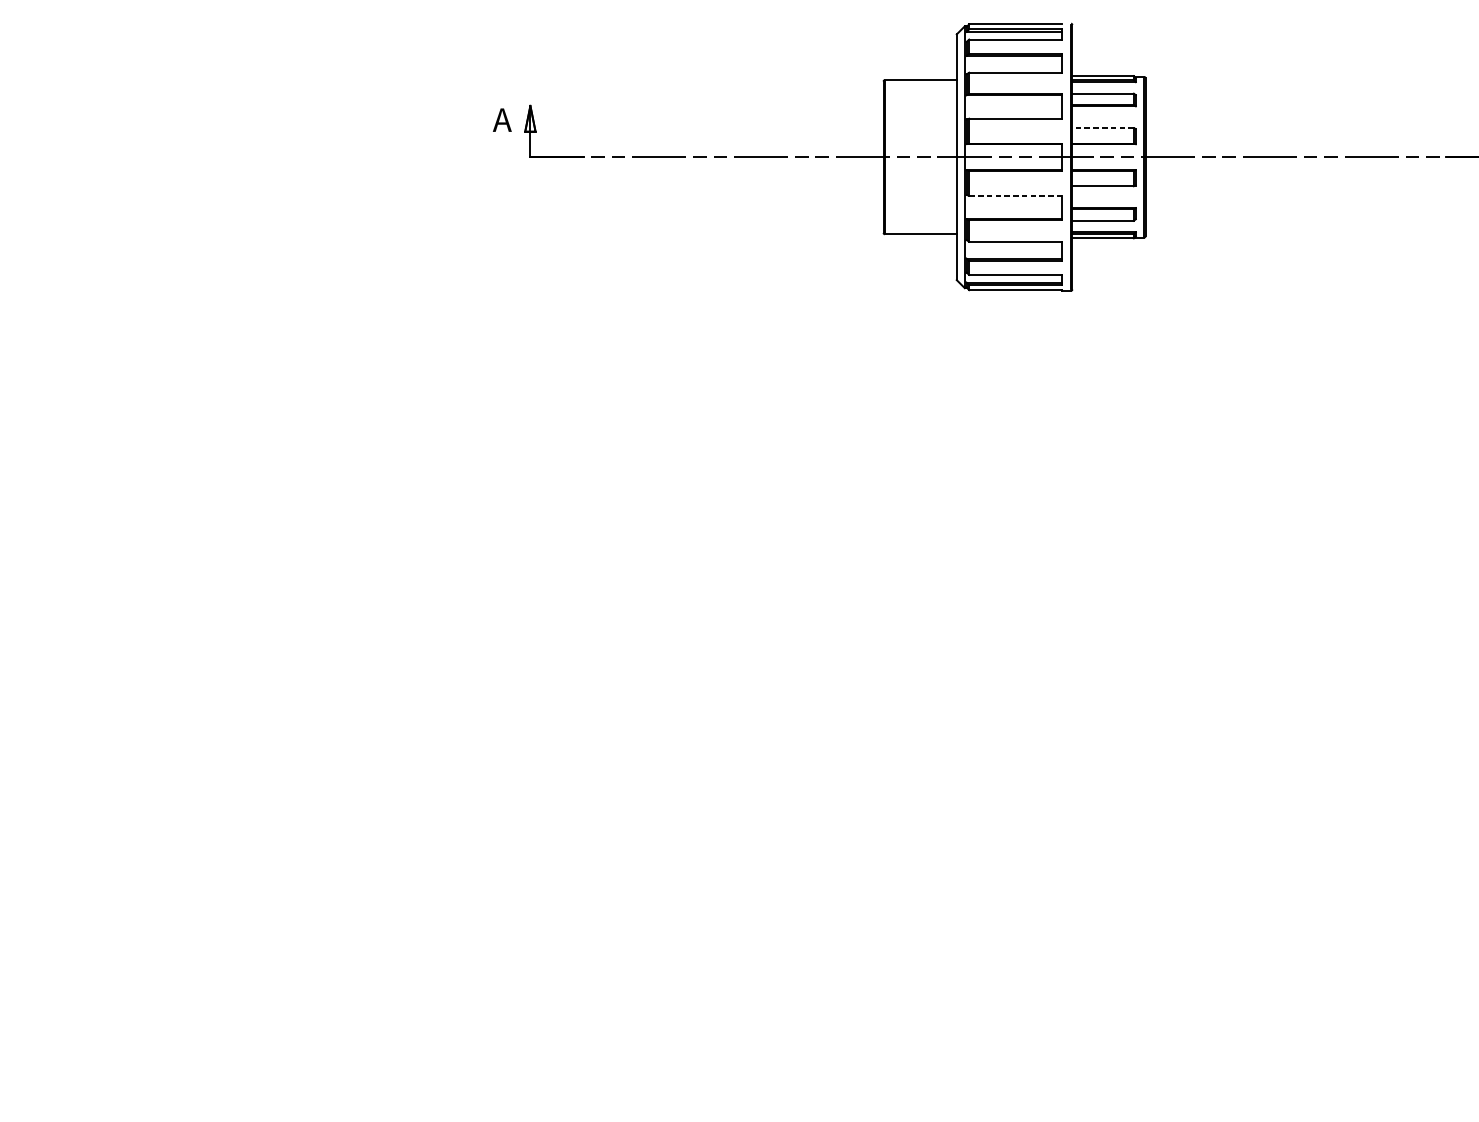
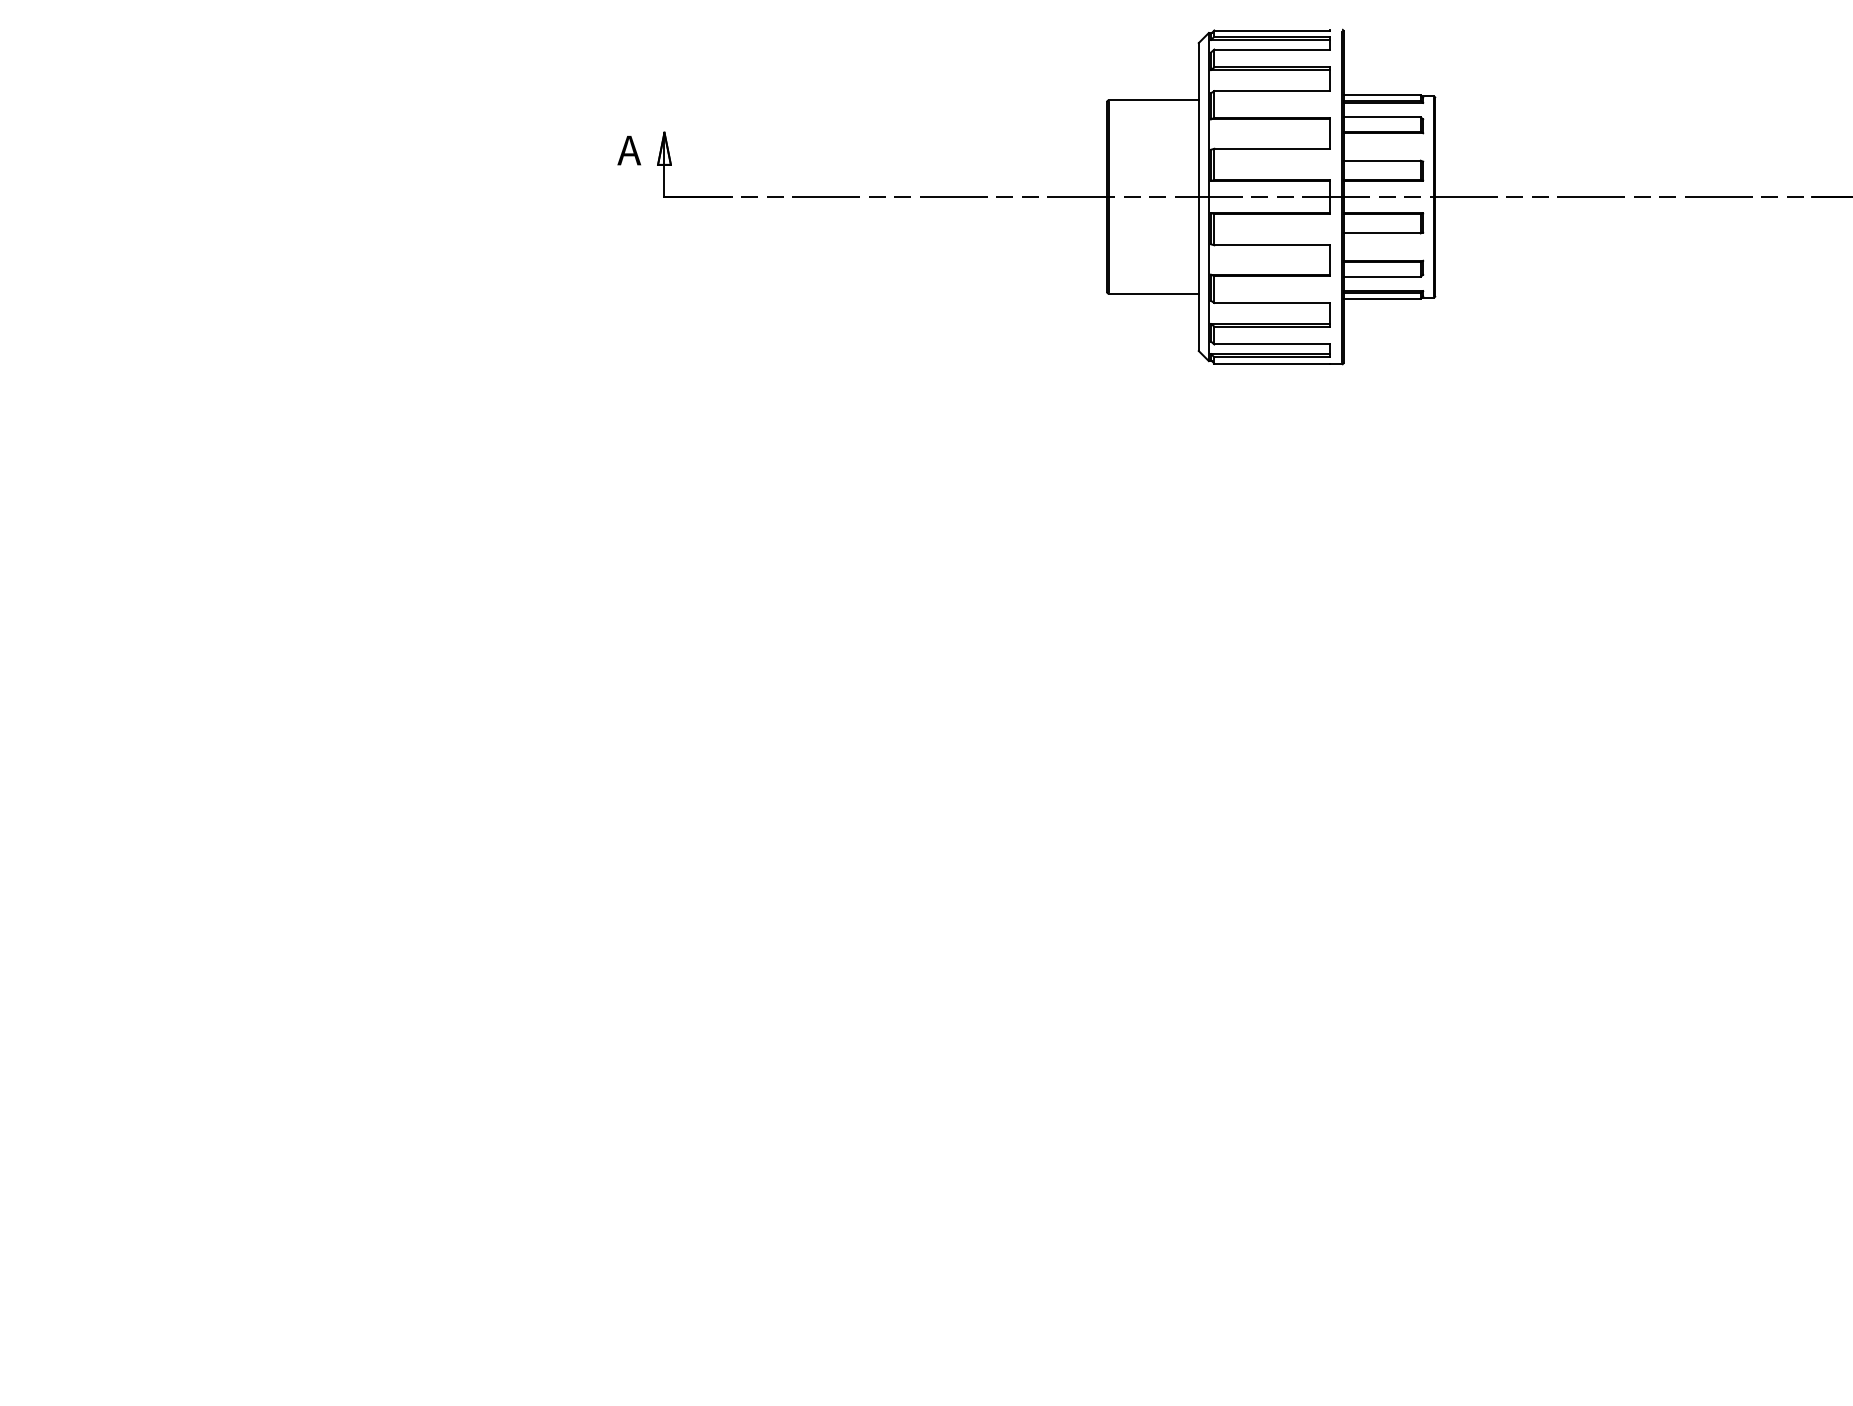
line: (1103, 128) -> (1382, 160), dashed -> solid
line: (1015, 195) -> (1272, 245), dashed -> solid

